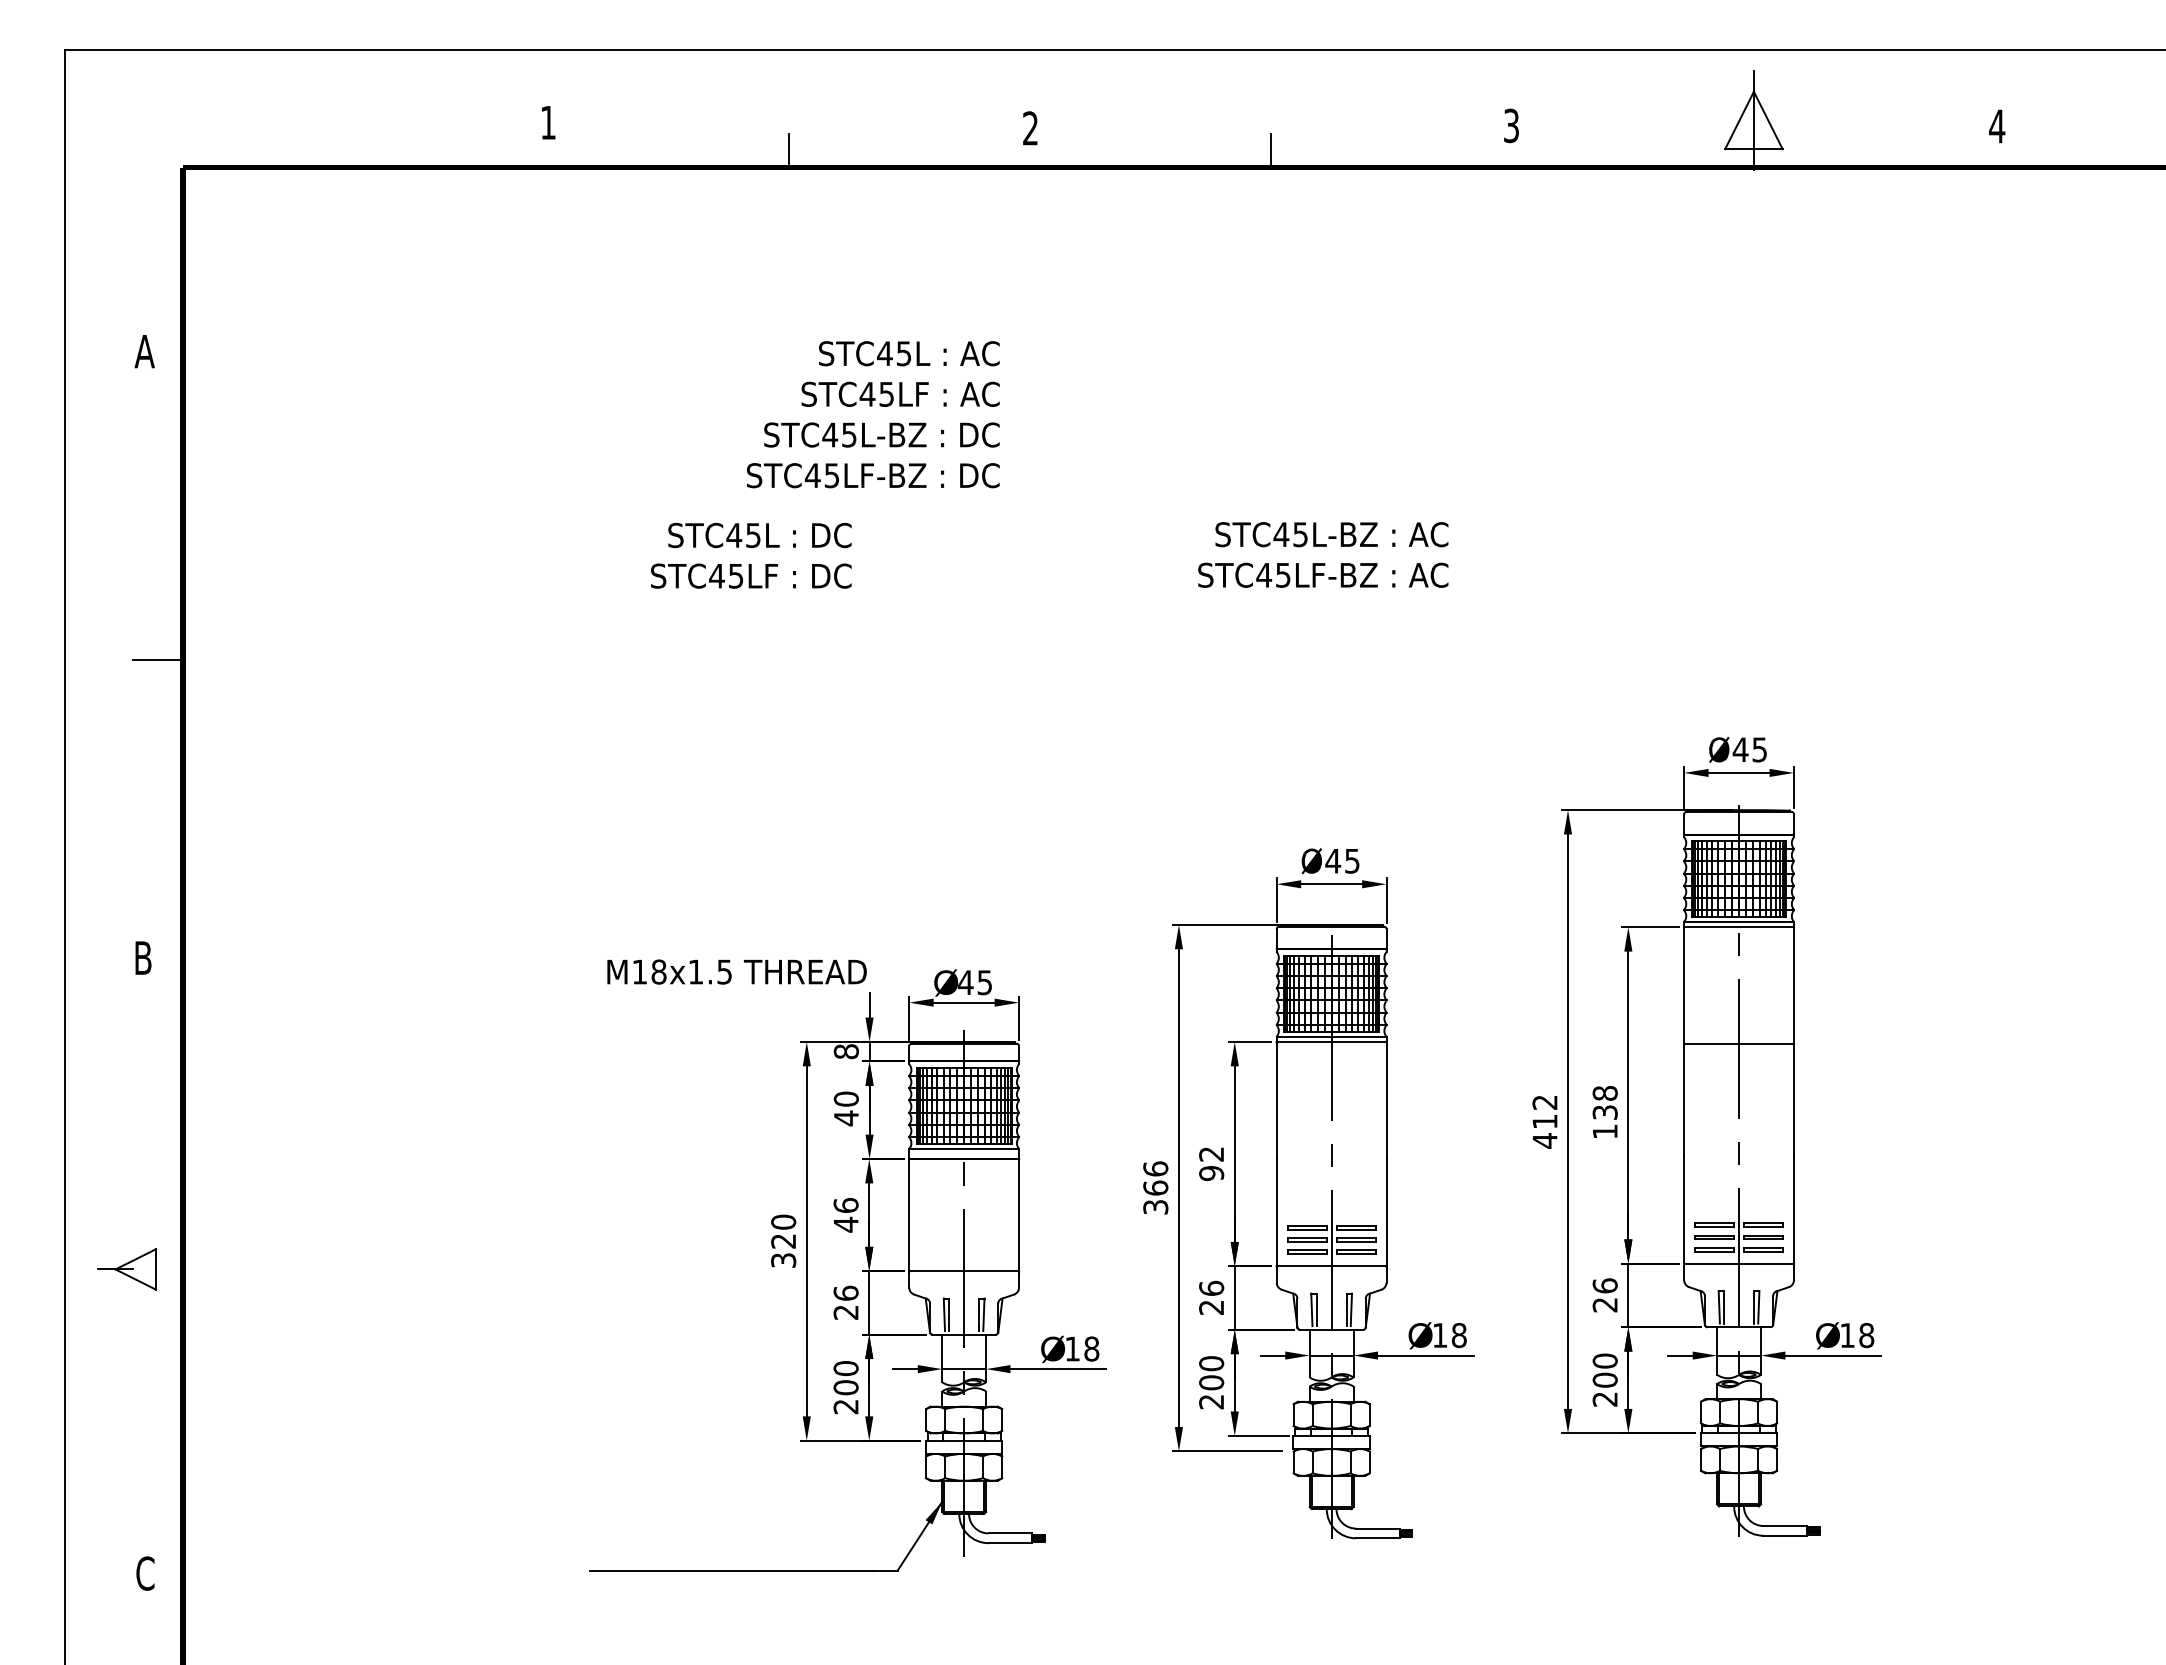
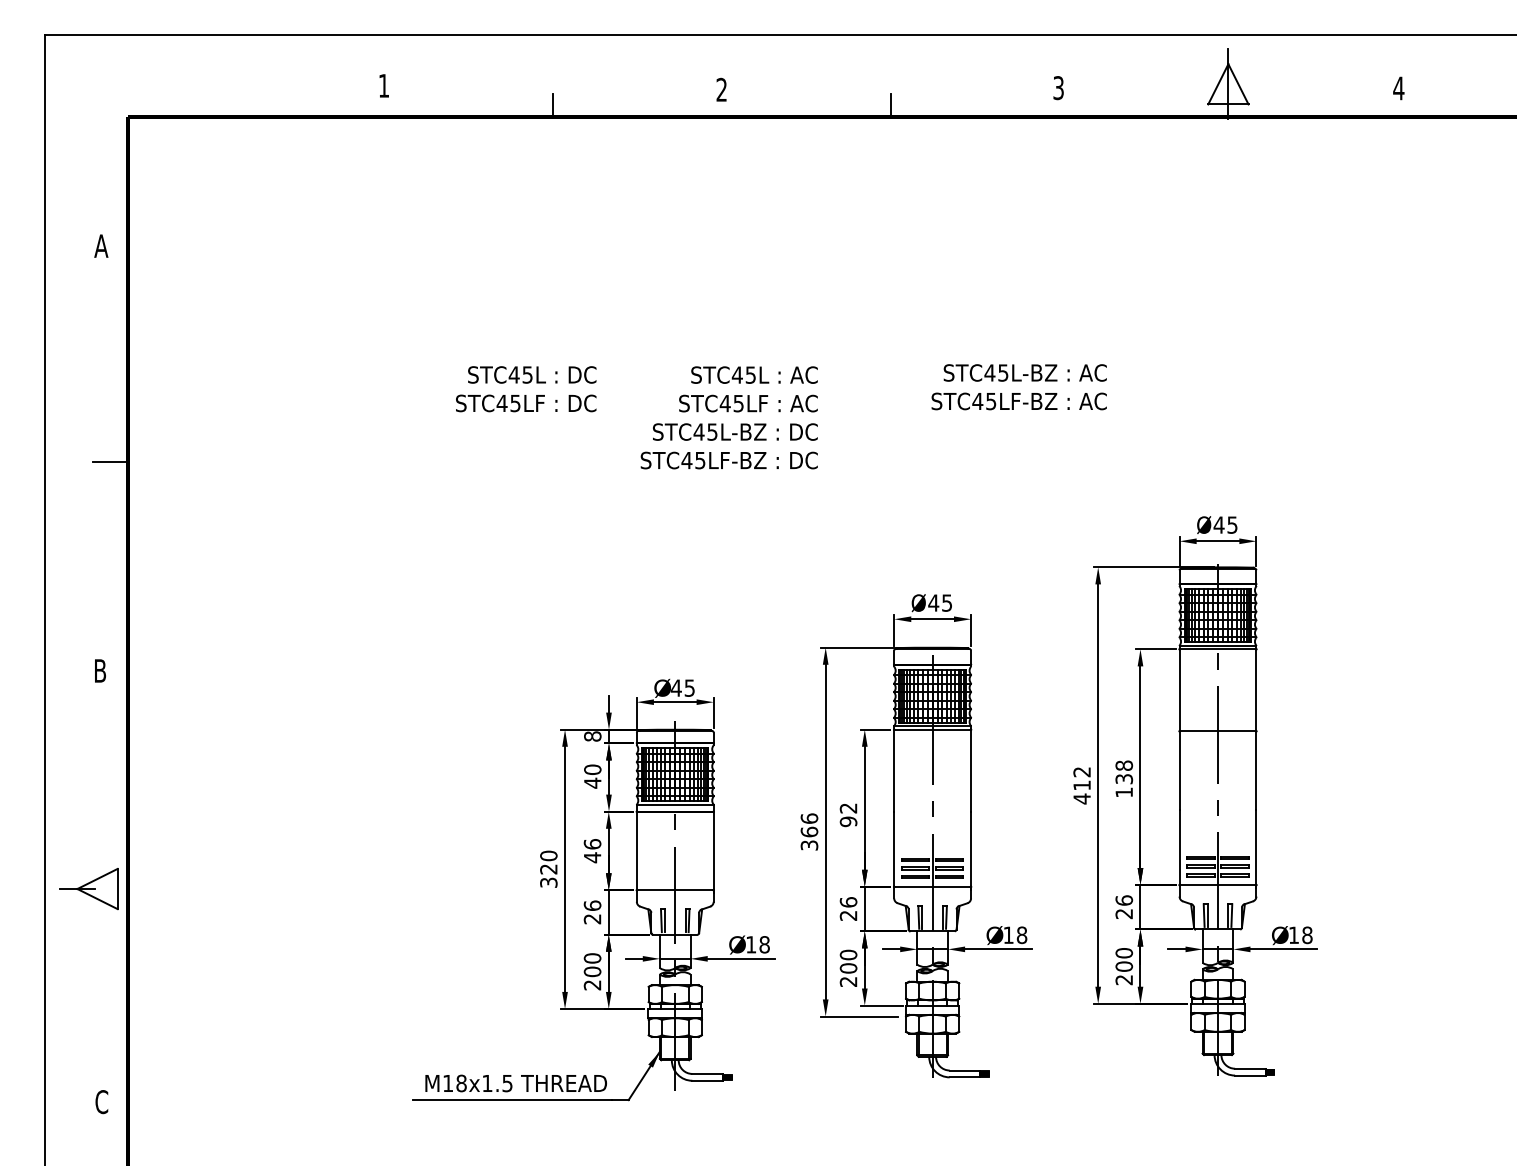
text: (873, 414) -> (729, 417), moved
text: (1323, 554) -> (1019, 386), moved
text: (736, 971) -> (515, 1083), moved
part: (126, 1269) -> (88, 889), size x1.43

